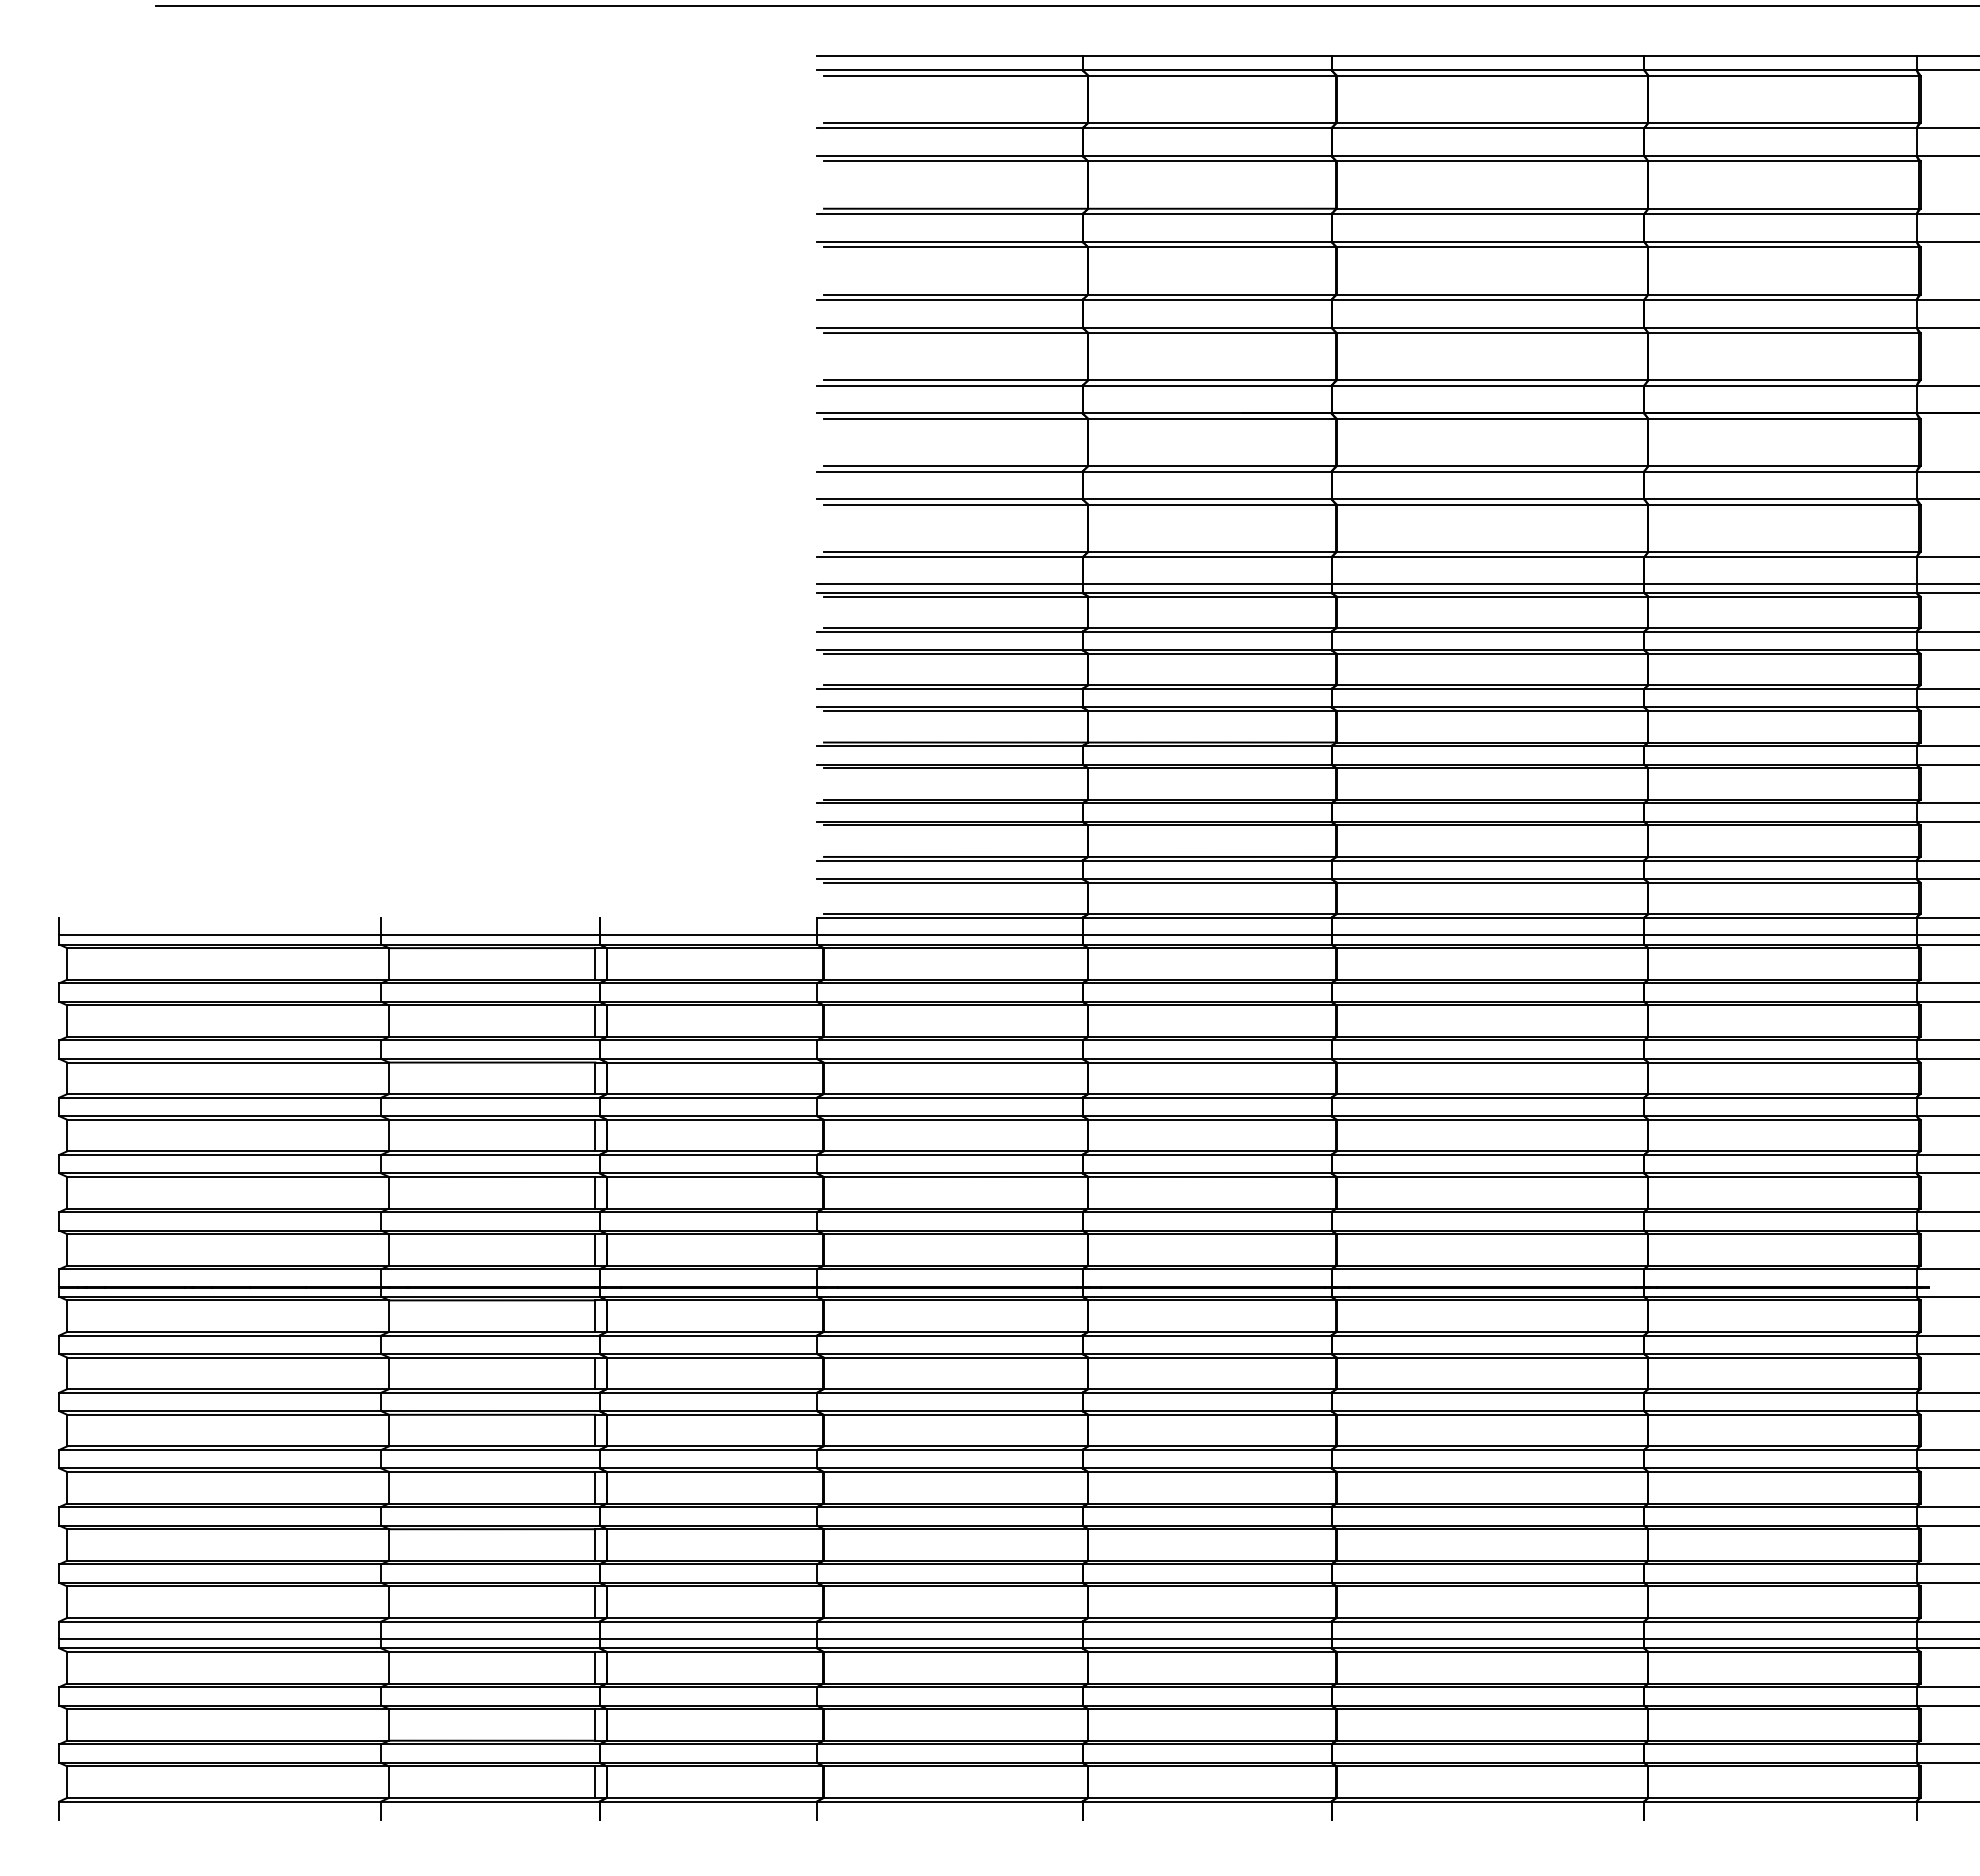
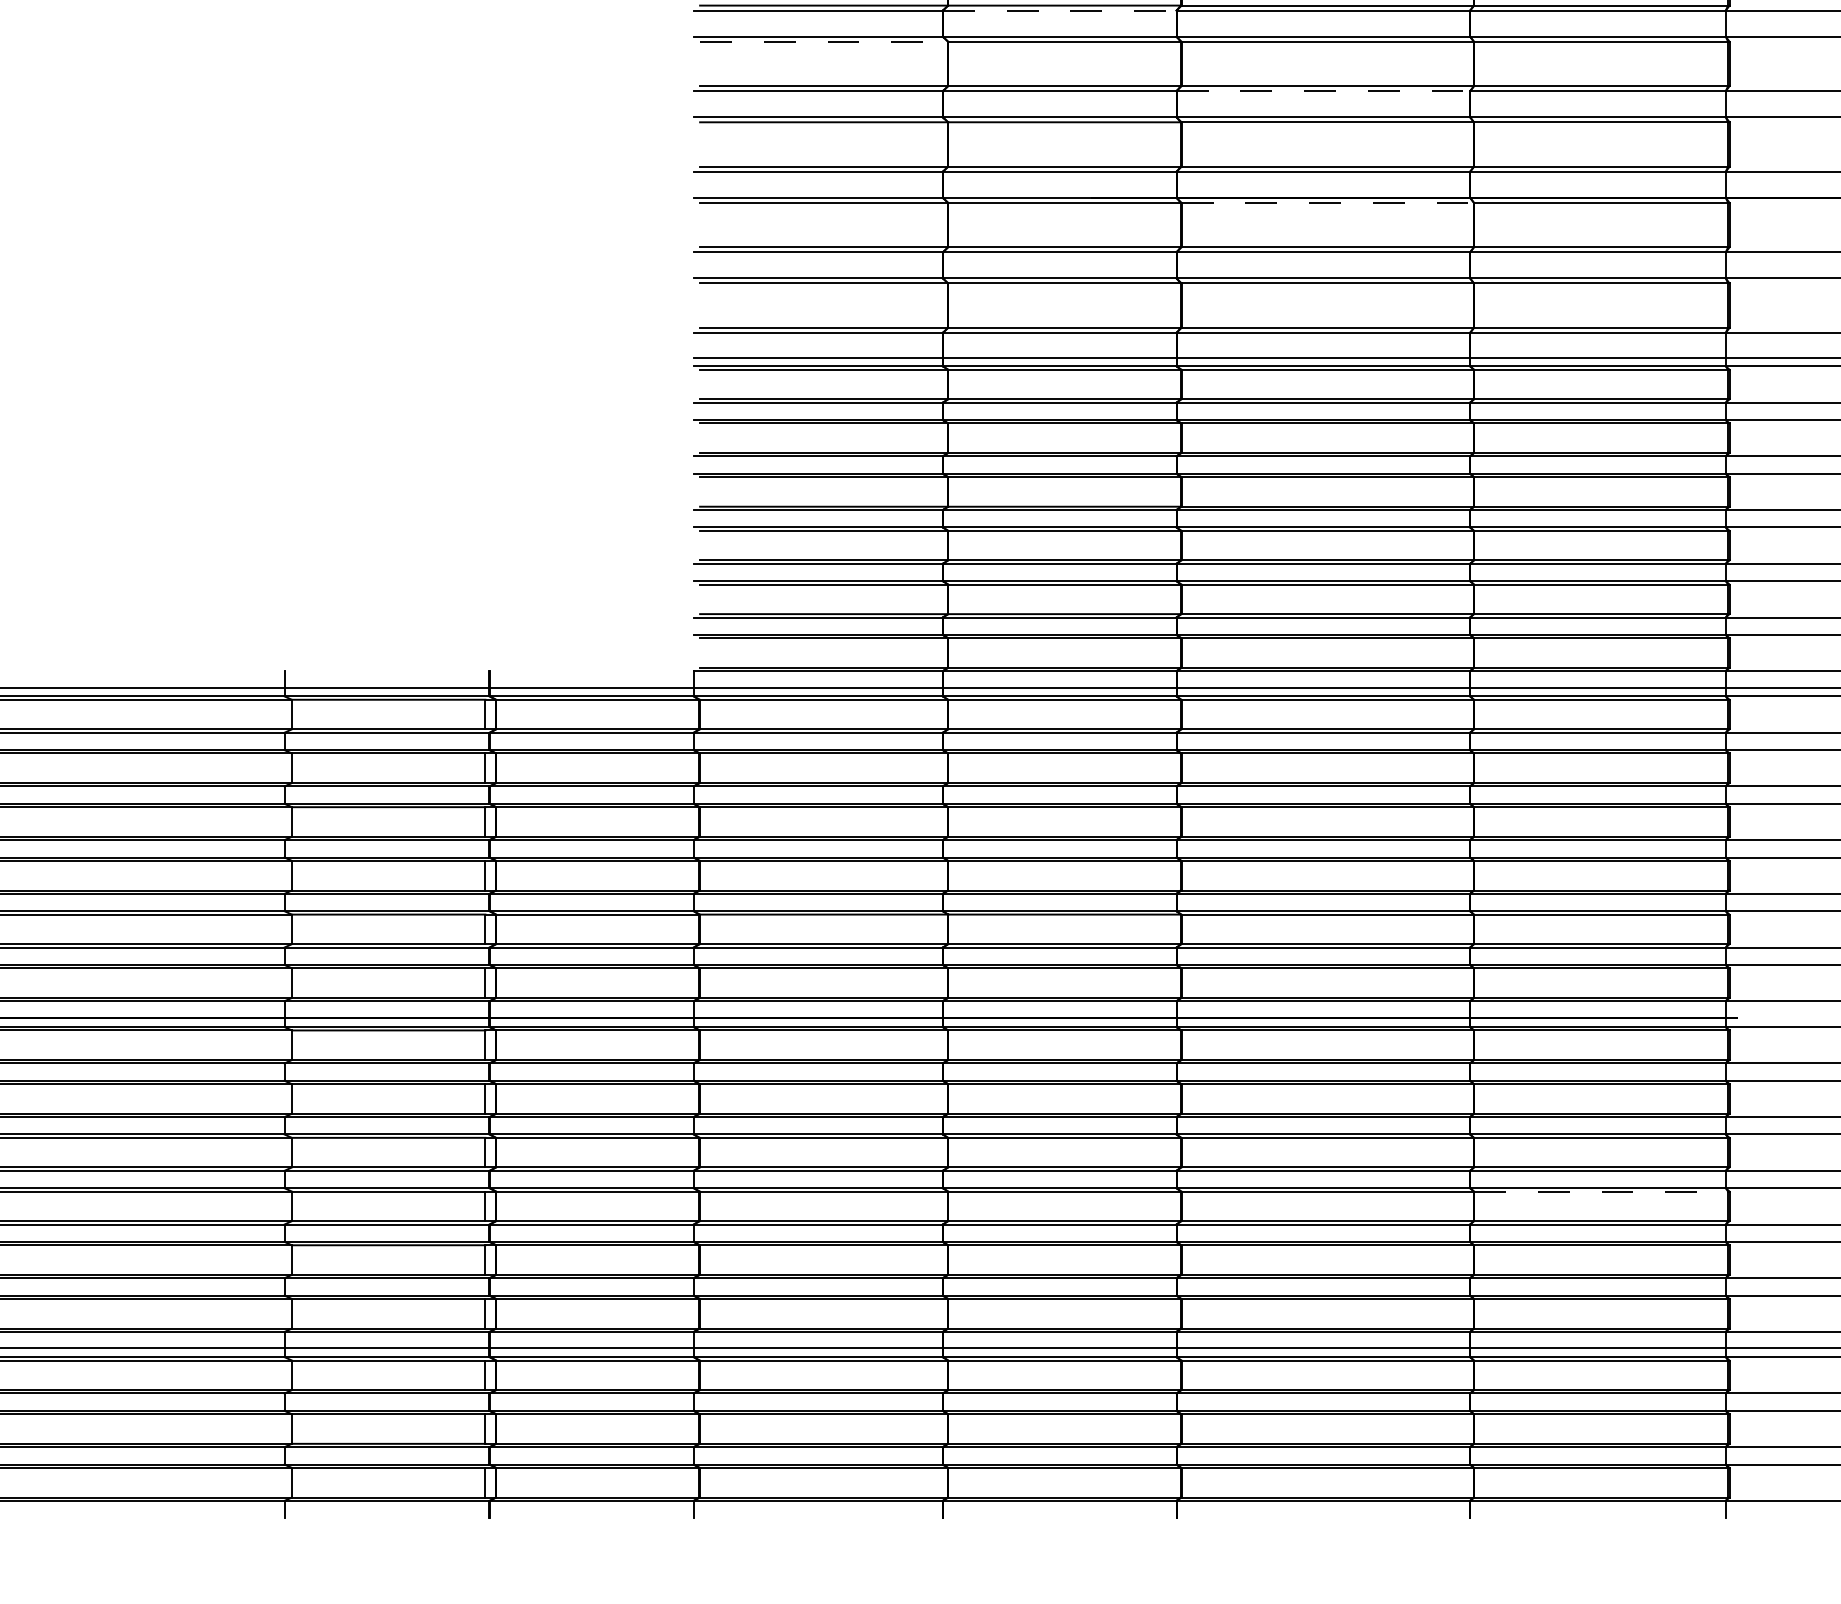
line: (1207, 214) -> (1060, 11), solid -> dashed
line: (956, 247) -> (824, 41), solid -> dashed
line: (1488, 299) -> (1323, 90), solid -> dashed
line: (1492, 418) -> (1327, 202), solid -> dashed
line: (1784, 1472) -> (1601, 1192), solid -> dashed

